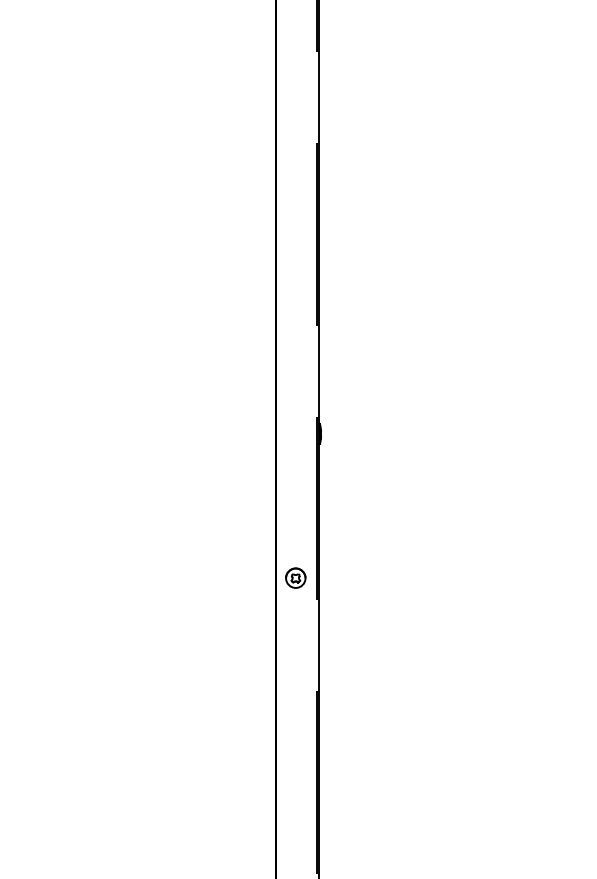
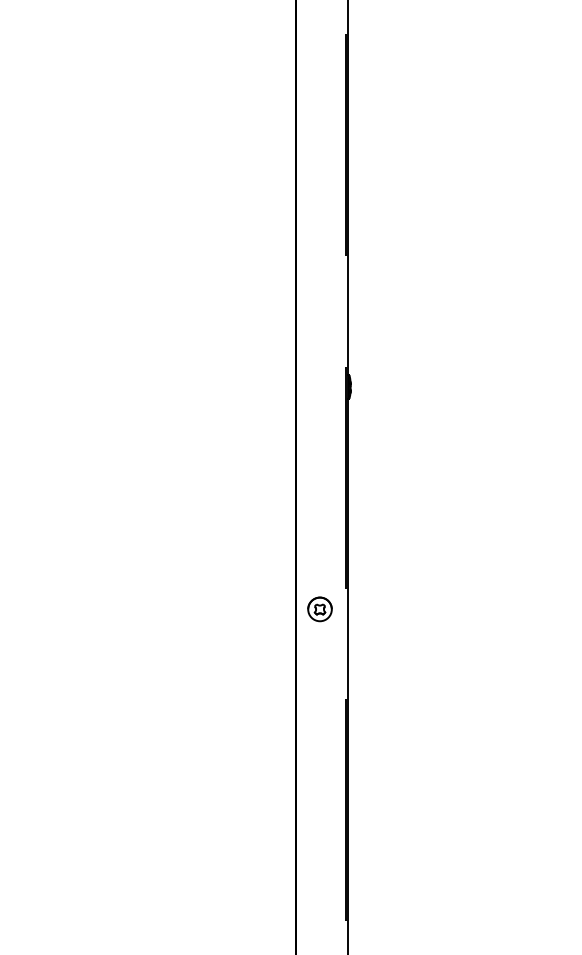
part: (295, 577) -> (319, 608), moved

